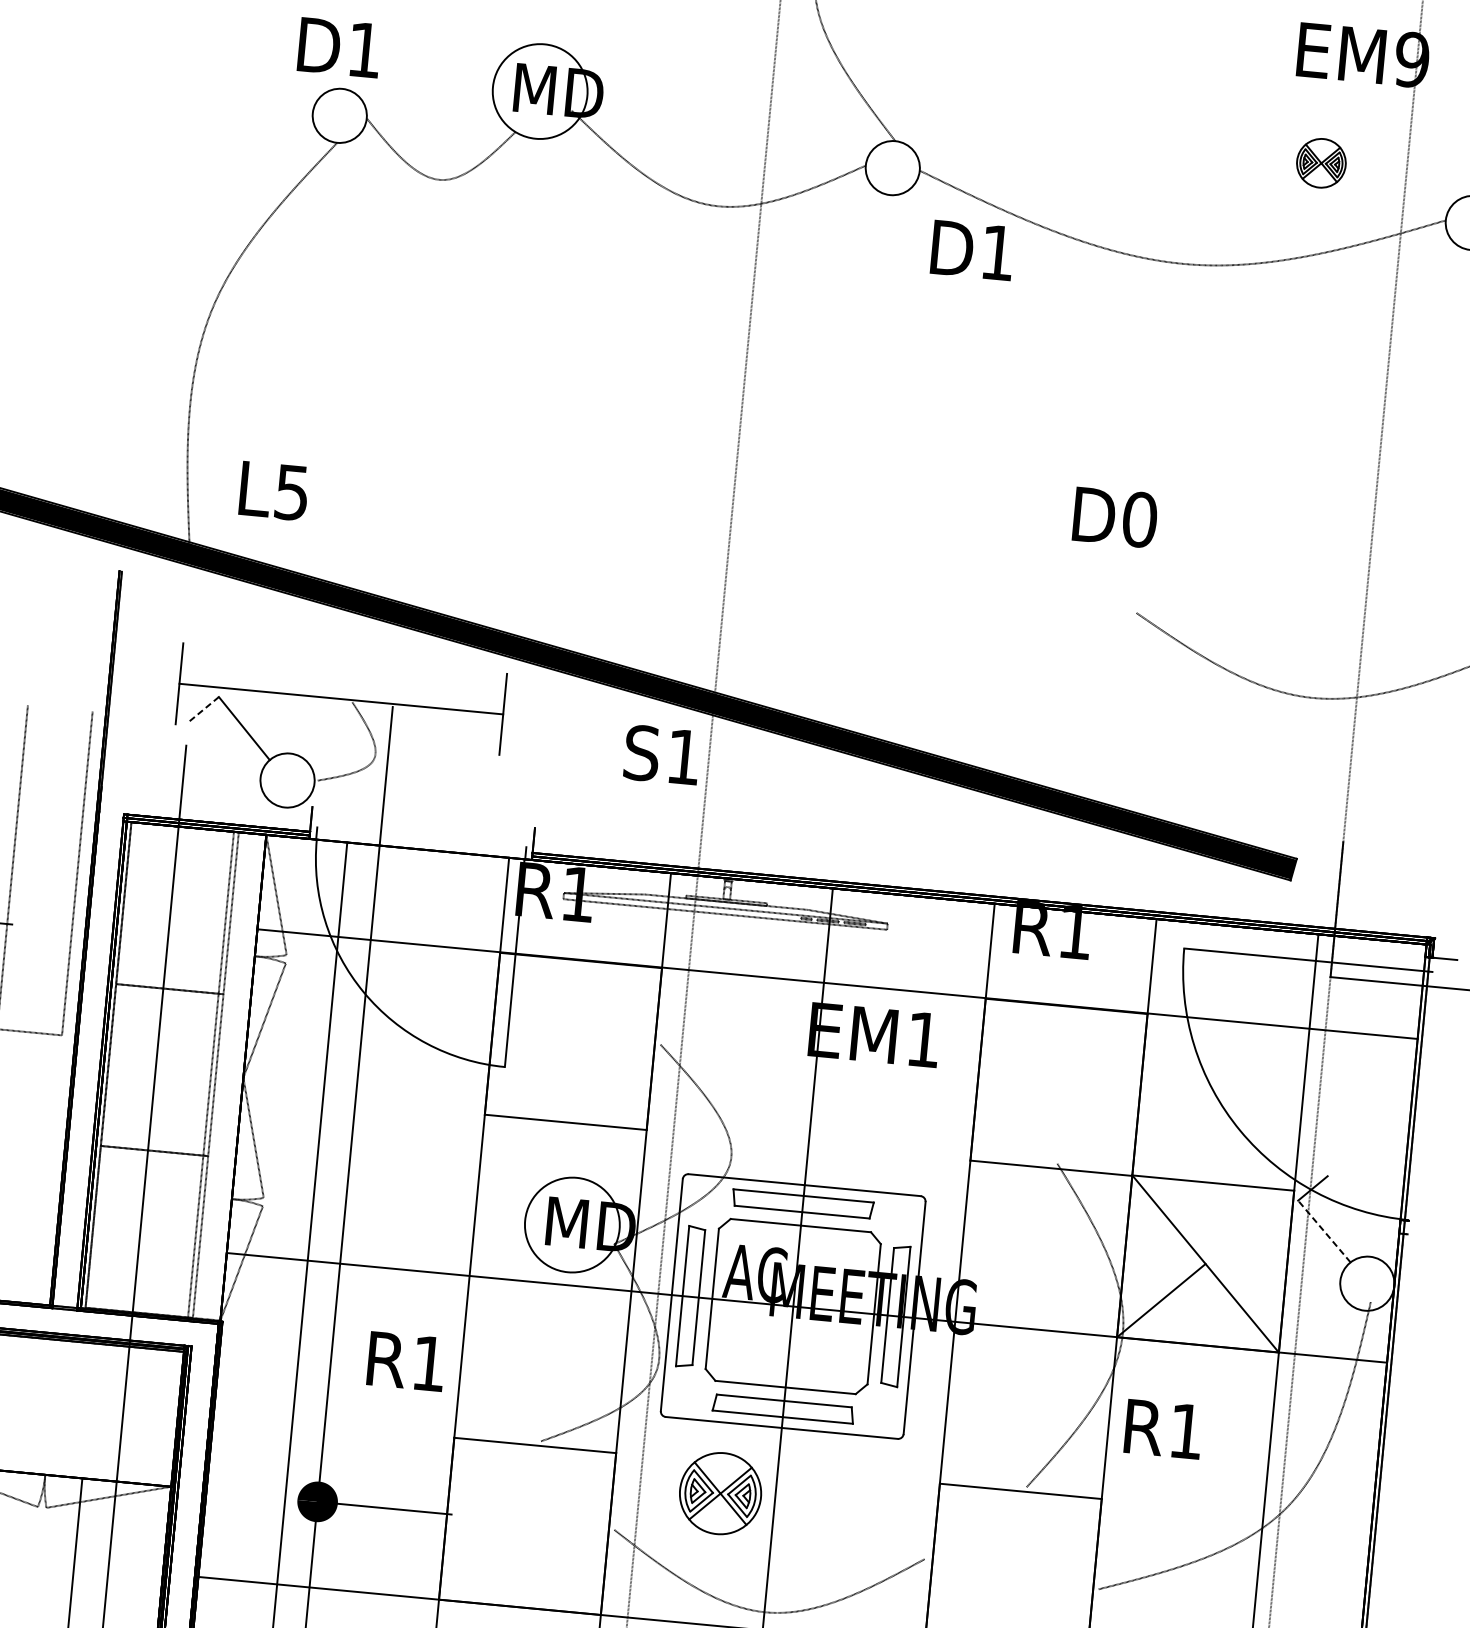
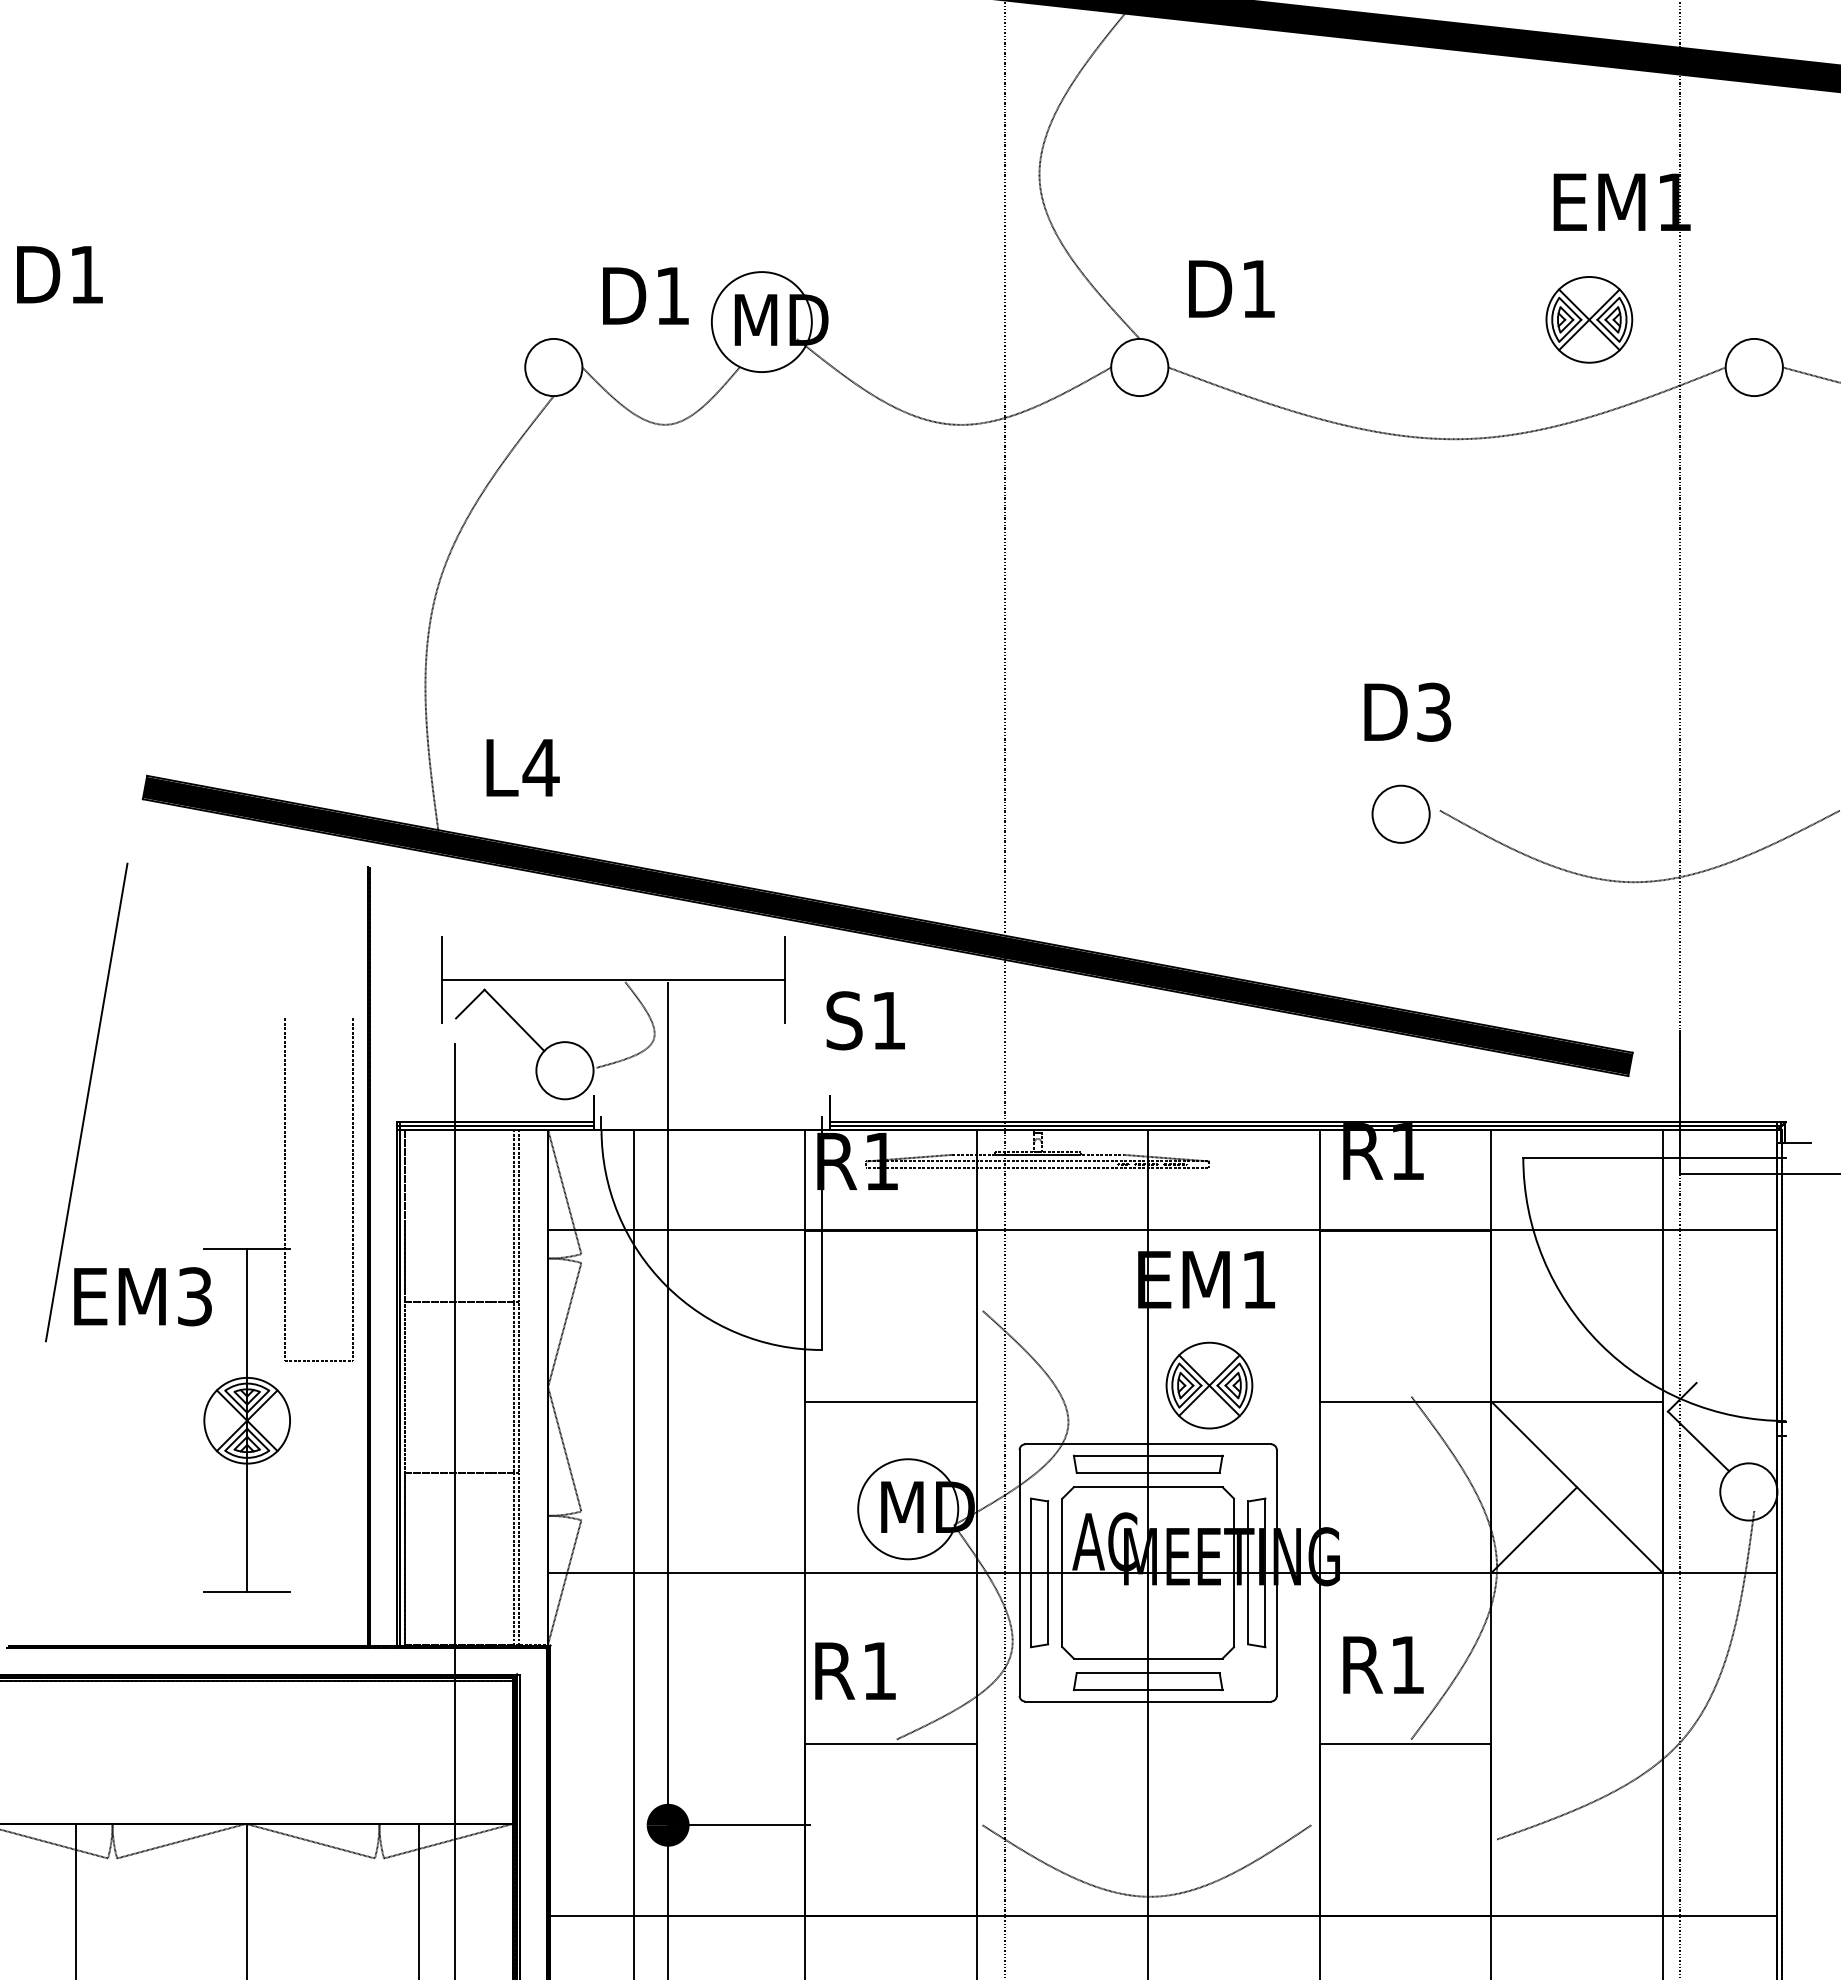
text: (339, 47) -> (645, 295), moved
text: (1412, 59) -> (1674, 201), EM9 -> EM1
part: (1321, 162) -> (1589, 319), size x1.67
text: (972, 249) -> (1231, 288), moved
text: (291, 493) -> (540, 768), L5 -> L4
text: (1140, 519) -> (1434, 711), D0 -> D3
part: (1099, 612) -> (1400, 813), added
line: (203, 709) -> (469, 1004), dashed -> solid
text: (661, 754) -> (865, 1020), moved
line: (1324, 1231) -> (1698, 1441), dashed -> solid
text: (406, 1361) -> (855, 1670), moved
text: (1163, 1428) -> (1383, 1664), moved
part: (720, 1493) -> (1209, 1385), moved

